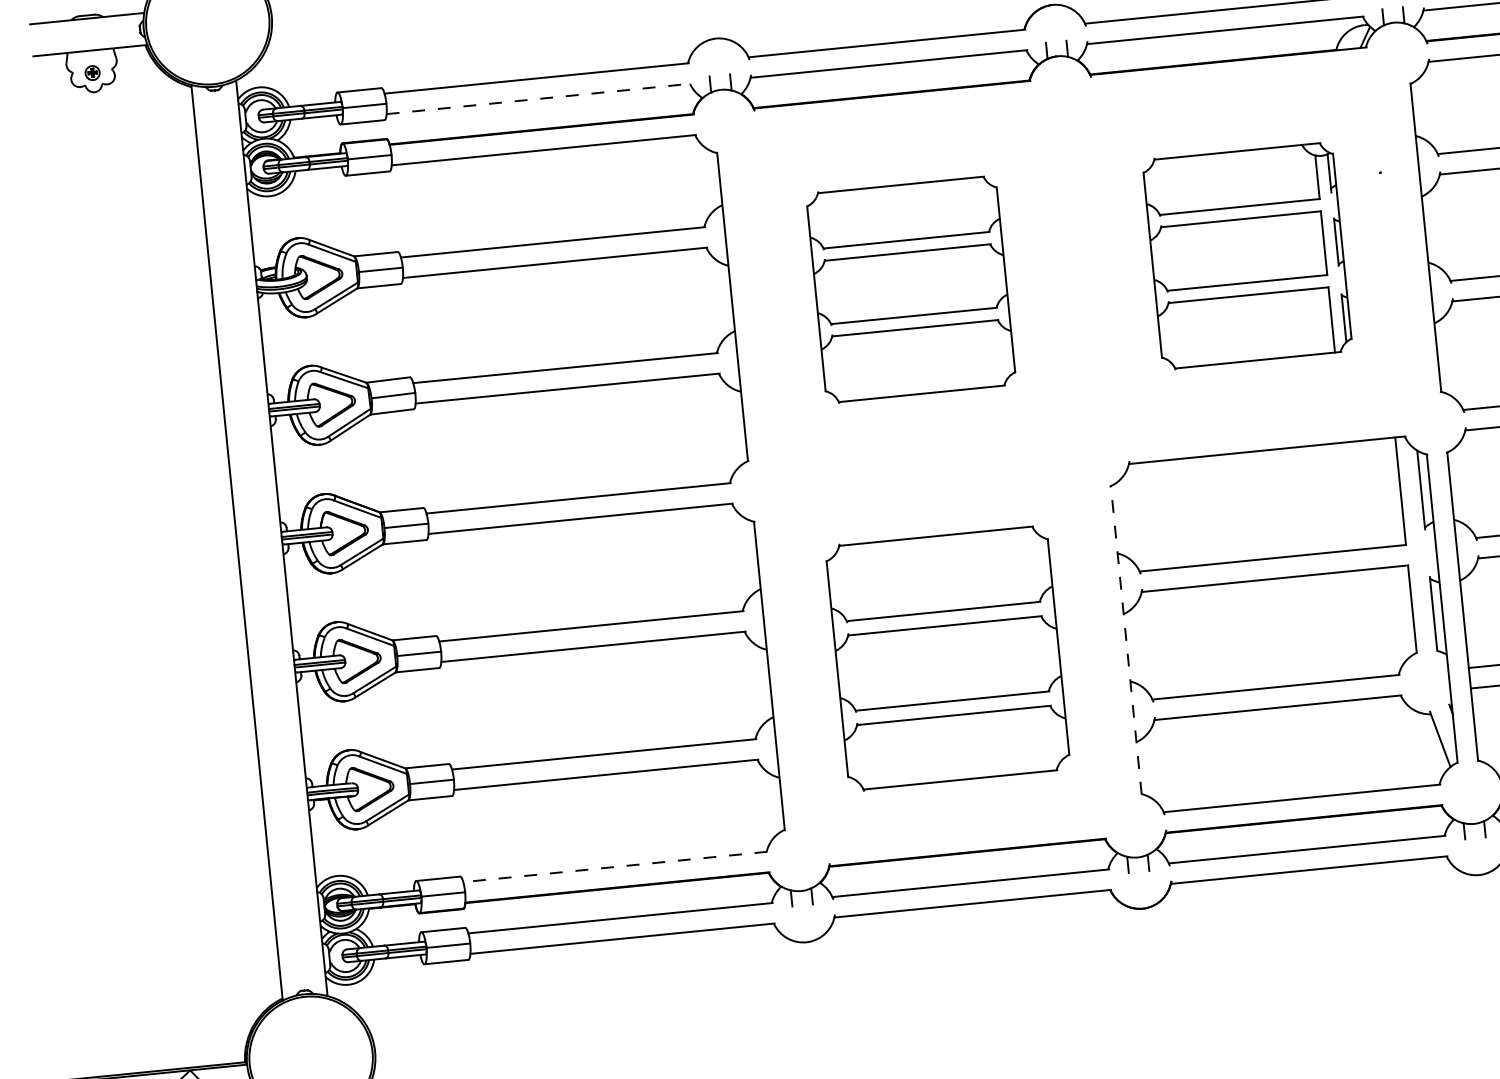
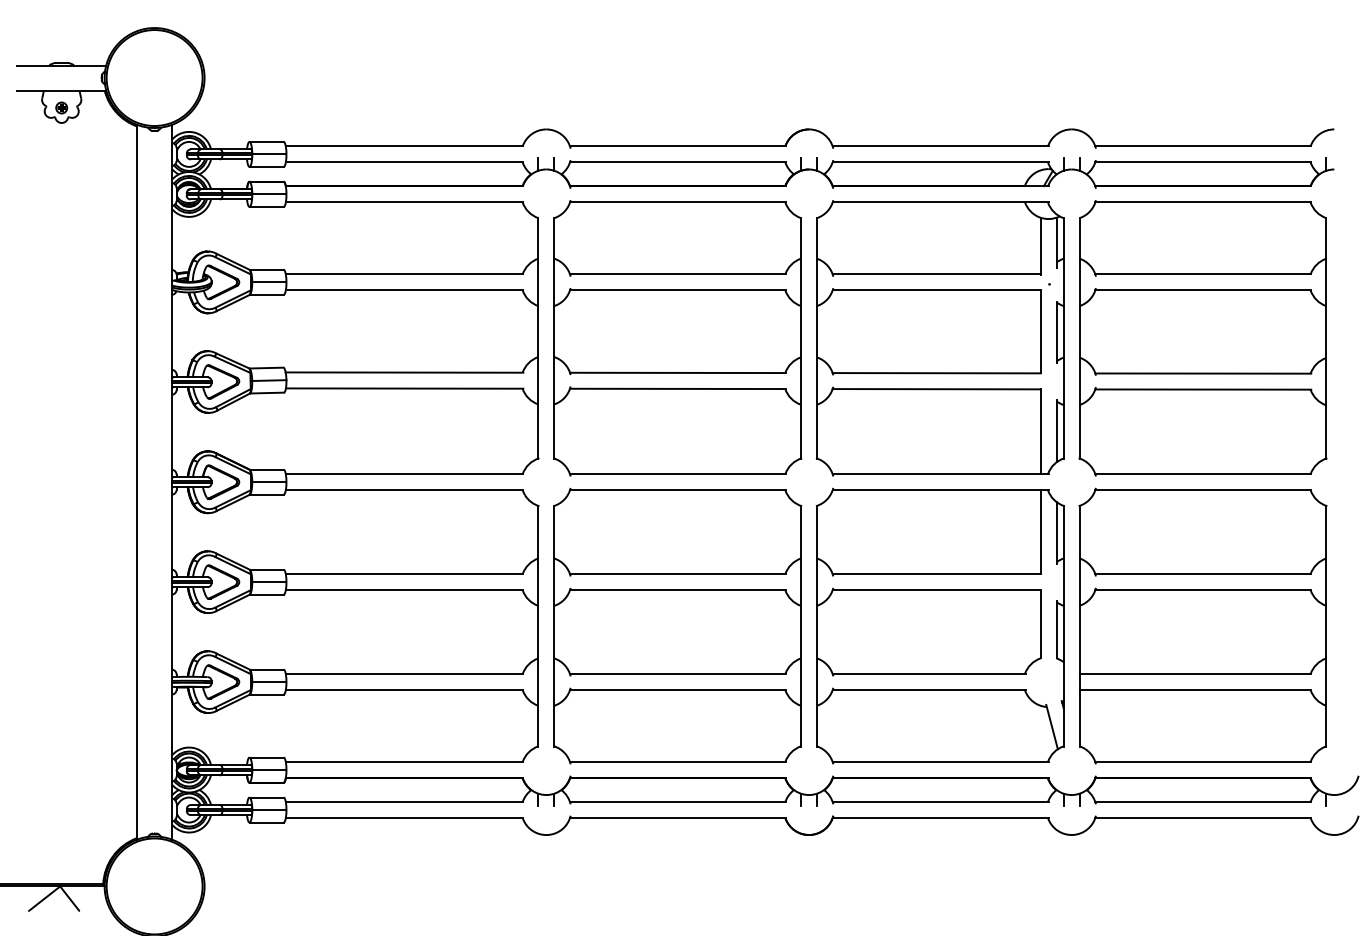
line: (538, 99) -> (404, 162), dashed -> solid
part: (1247, 255) -> (940, 338), size x1.67
part: (910, 289) -> (677, 338), size x1.67
line: (1126, 639) -> (817, 625), dashed -> solid
part: (947, 658) -> (677, 626), size x1.43
line: (615, 867) -> (404, 762), dashed -> solid

